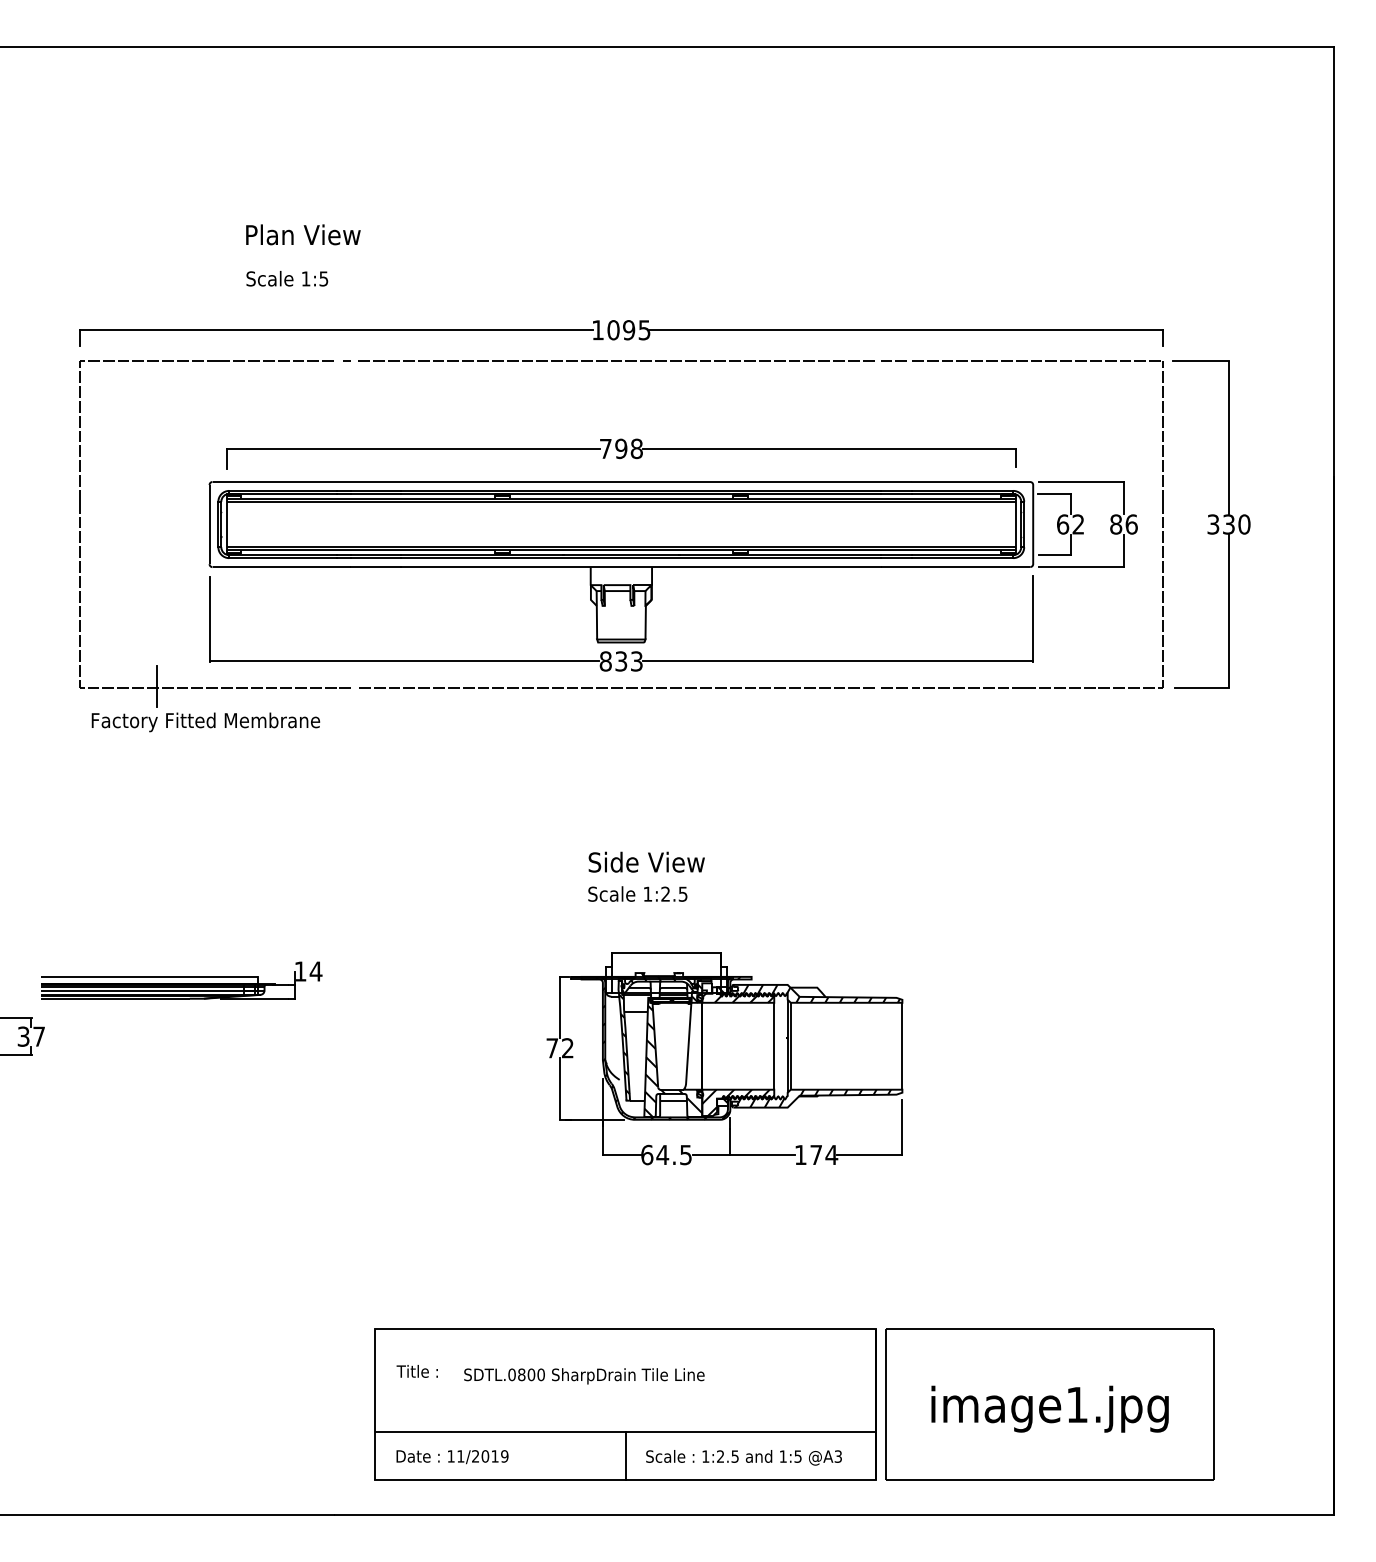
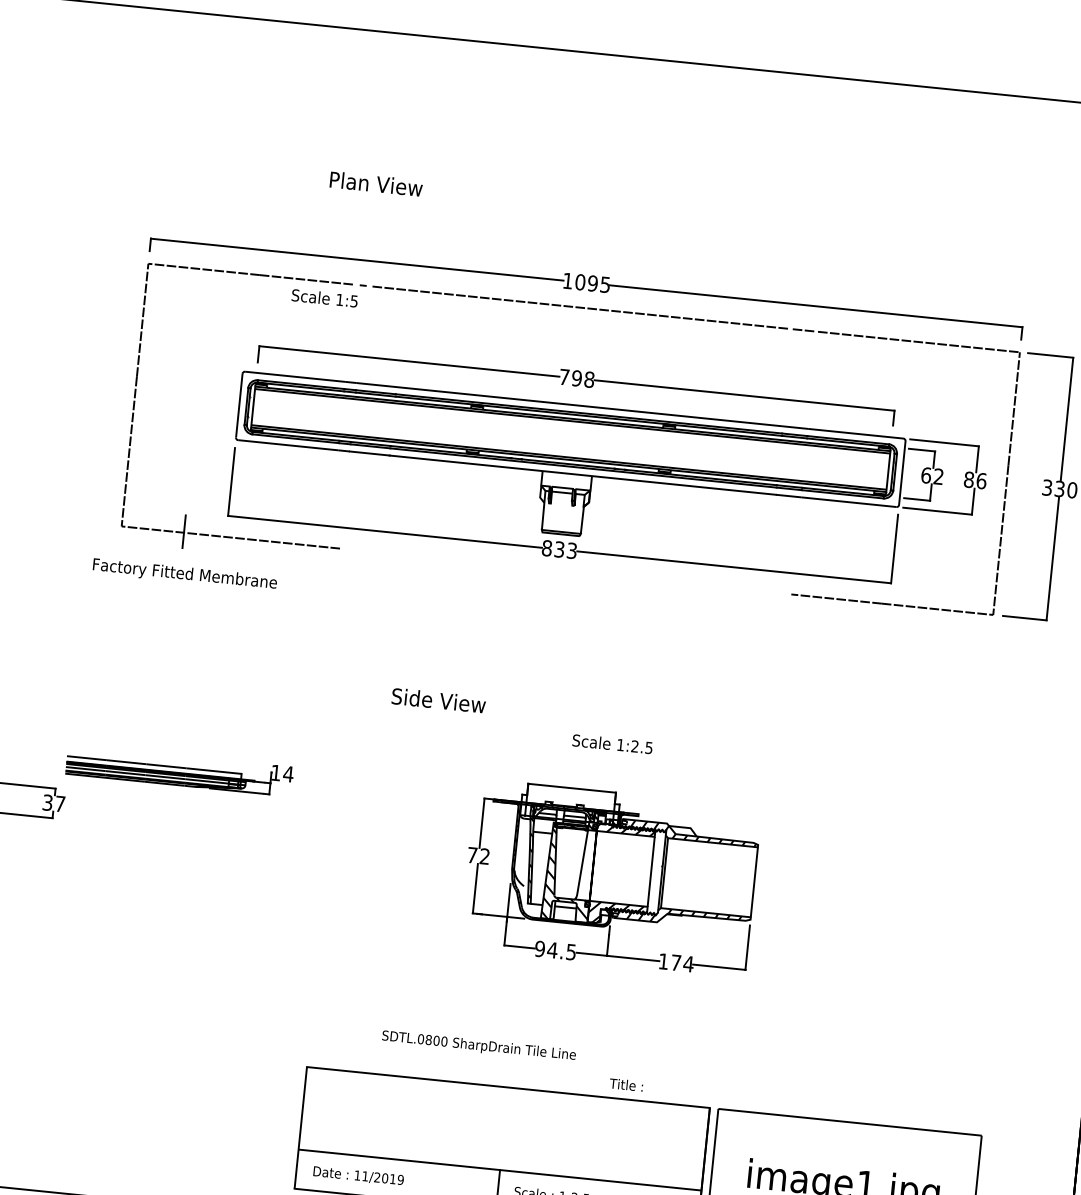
text: (303, 234) -> (376, 183), moved
text: (287, 278) -> (325, 298), moved
line: (616, 687) -> (553, 570), removed
line: (894, 687) -> (777, 592), removed
text: (205, 722) -> (184, 574), moved
text: (646, 861) -> (438, 700), moved
text: (637, 893) -> (612, 743), moved
text: (647, 1154) -> (540, 948), 64.5 -> 94.5
text: (416, 1371) -> (625, 1084), moved
text: (584, 1376) -> (479, 1046), moved

